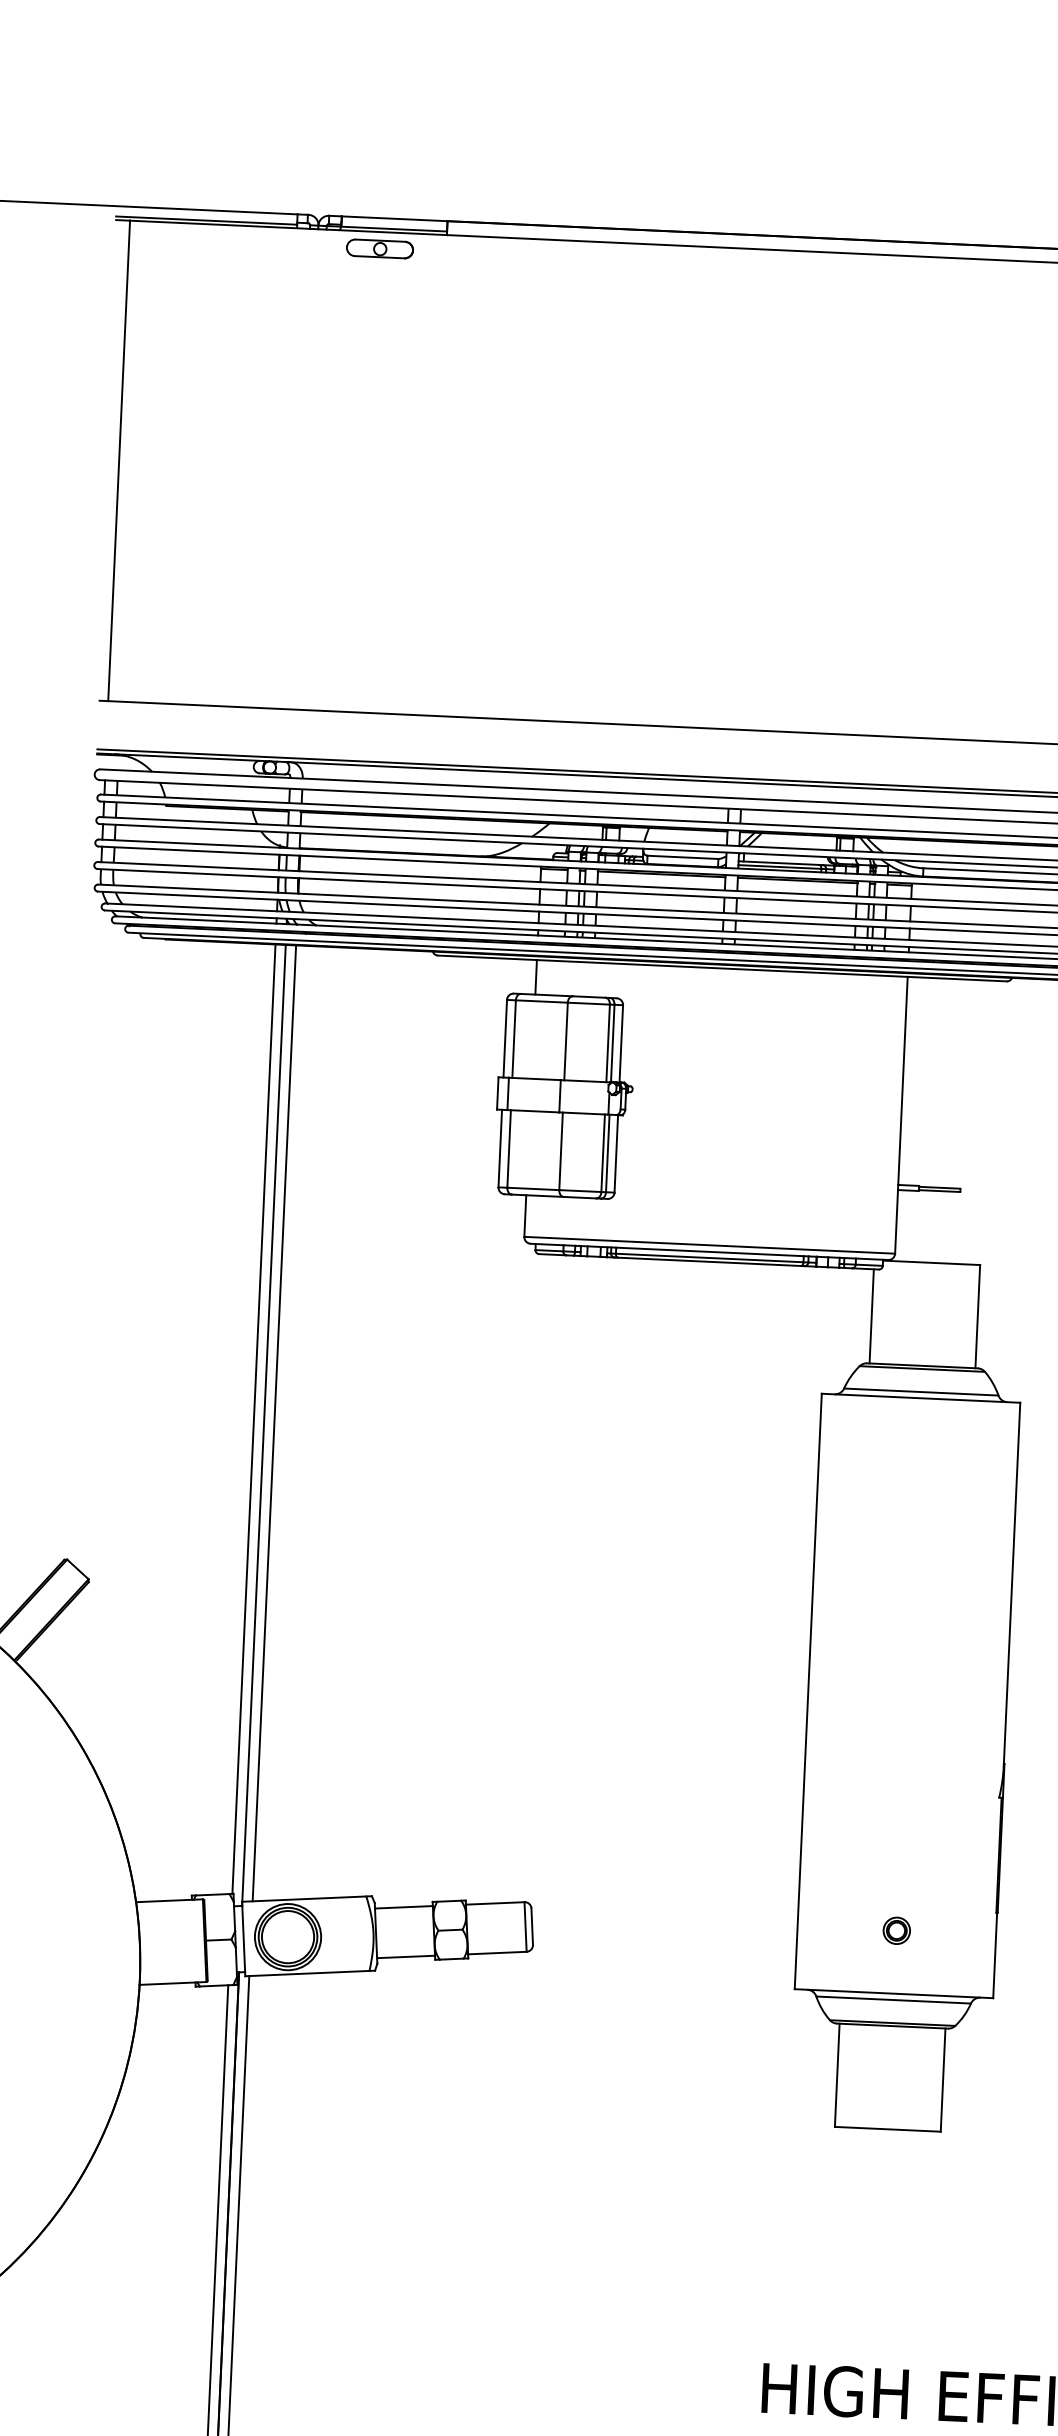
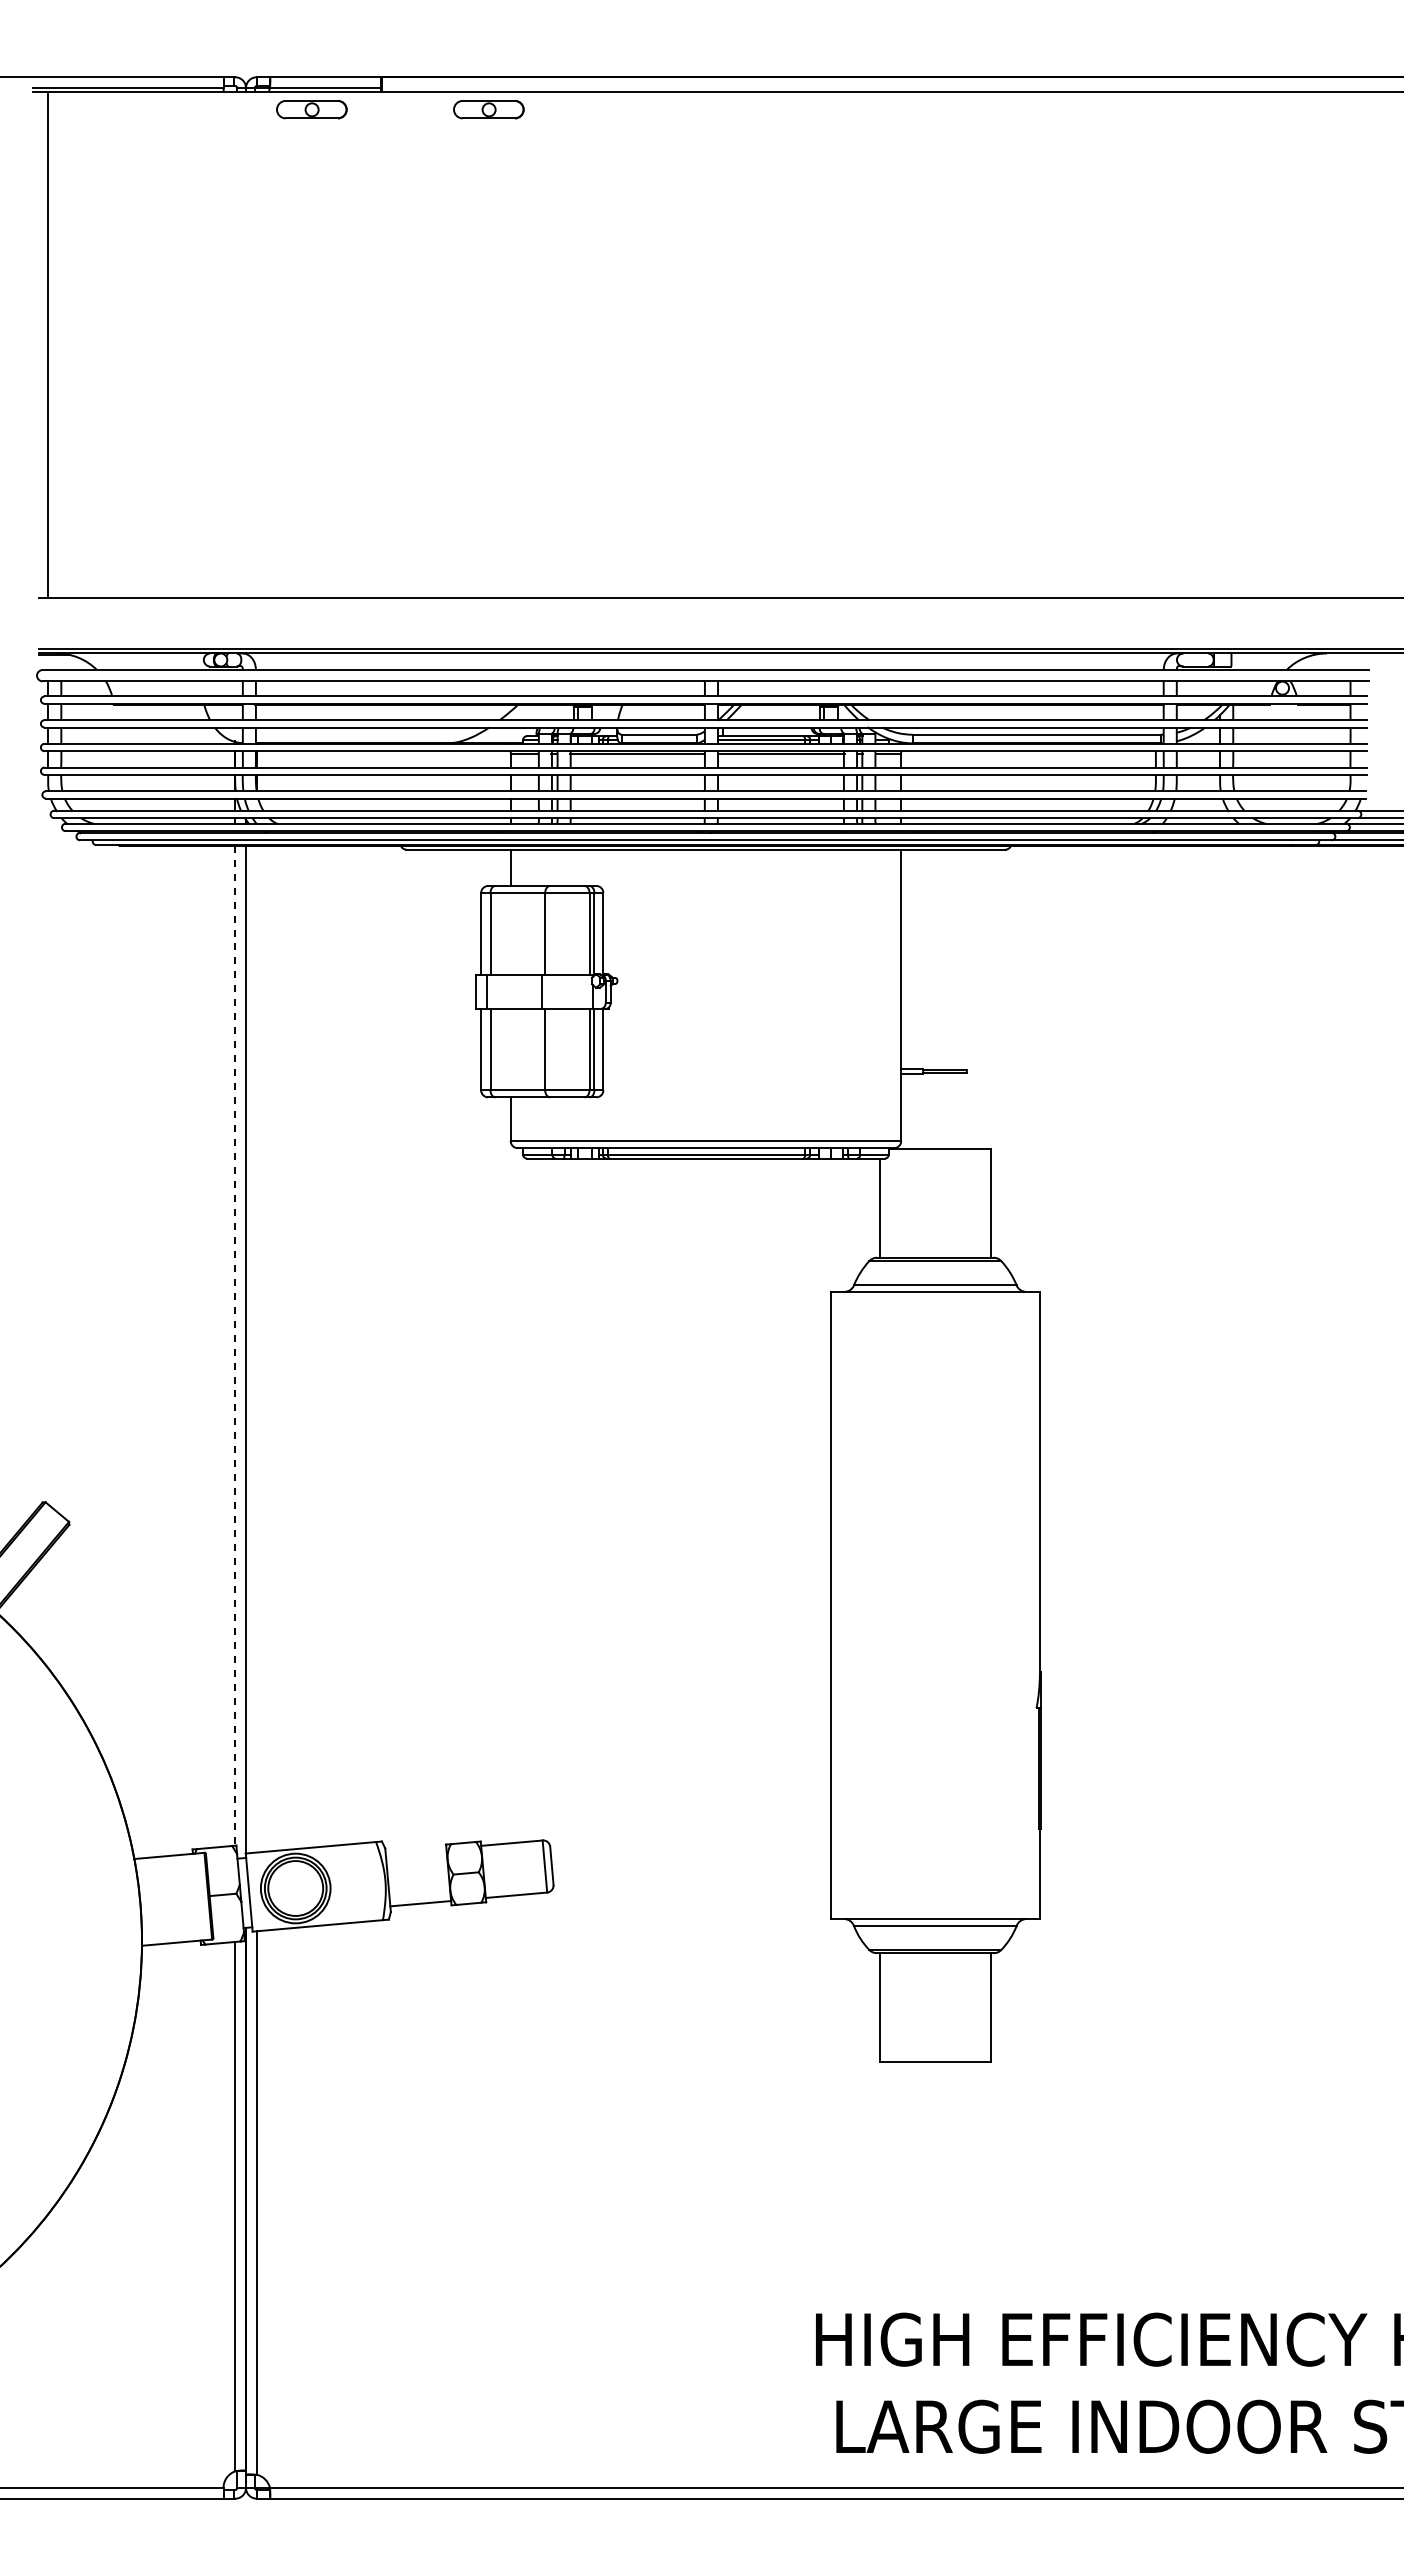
part: (547, 256) -> (488, 109), added
line: (254, 1419) -> (235, 1346), solid -> dashed
line: (274, 1422) -> (256, 1348), removed
line: (403, 1907) -> (415, 1851), removed
part: (897, 1930) -> (935, 1852), removed

